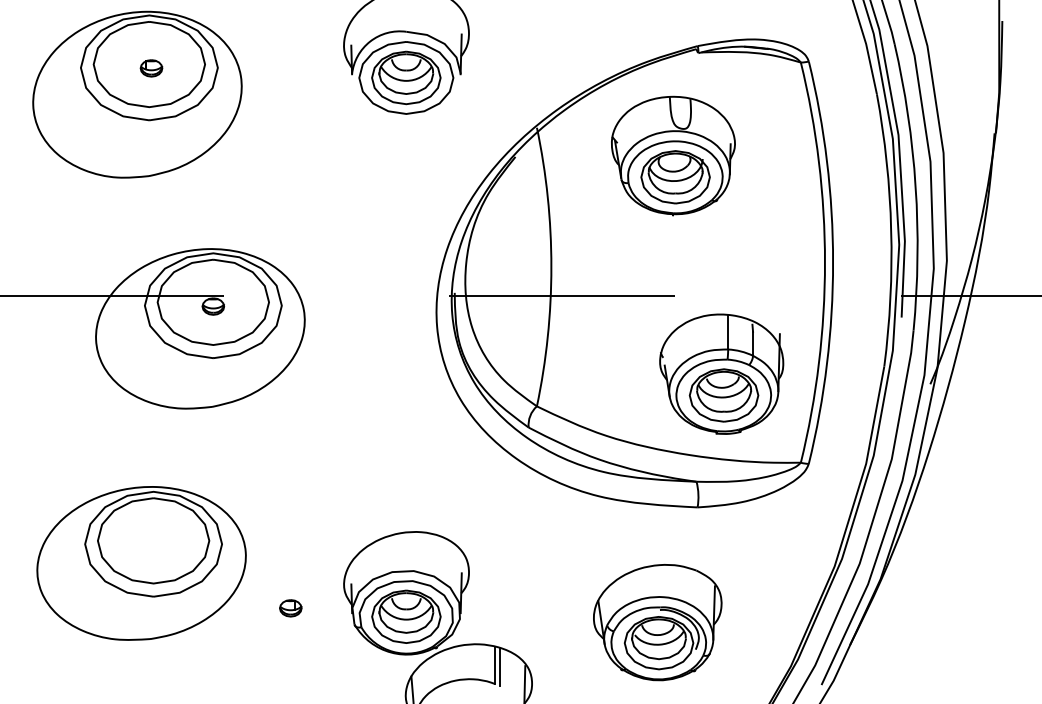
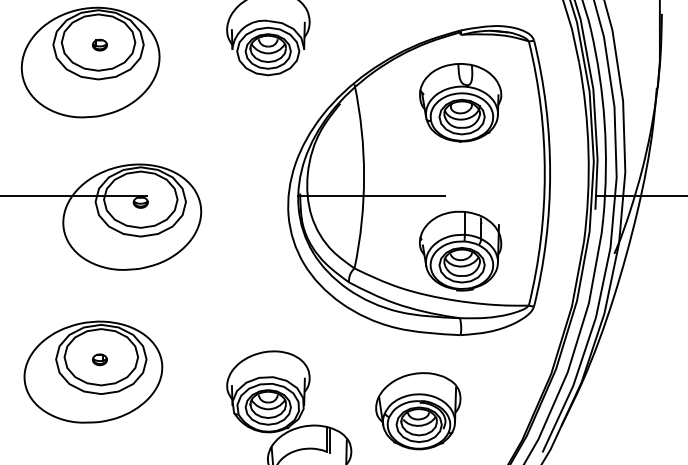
part: (673, 155) -> (460, 102), moved
part: (721, 373) -> (460, 250), moved
part: (290, 607) -> (99, 359), moved
part: (658, 623) -> (418, 411), moved

